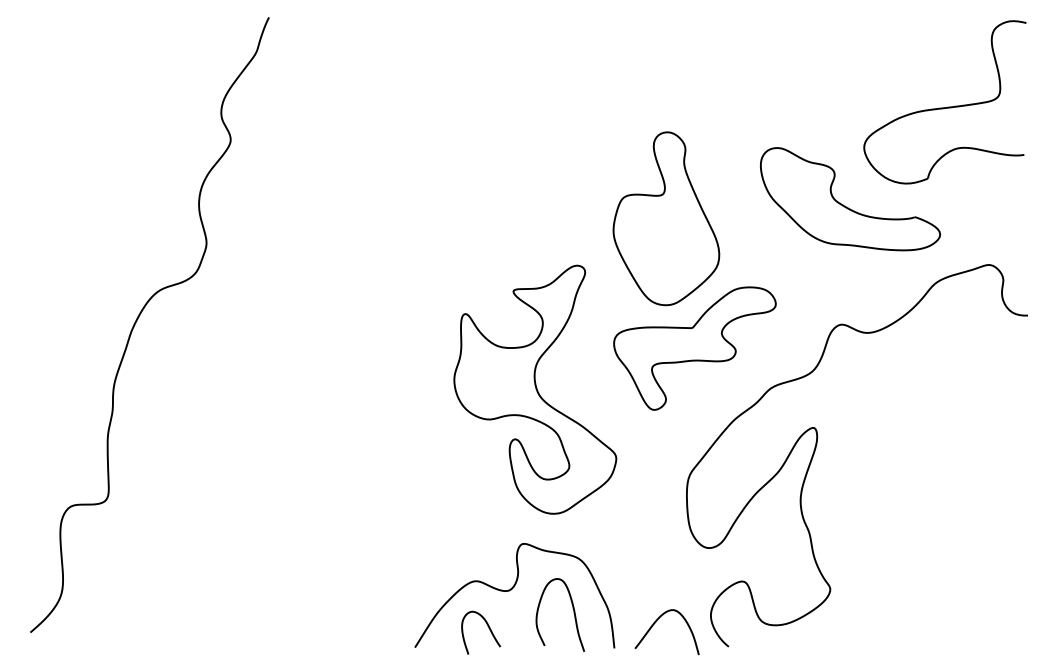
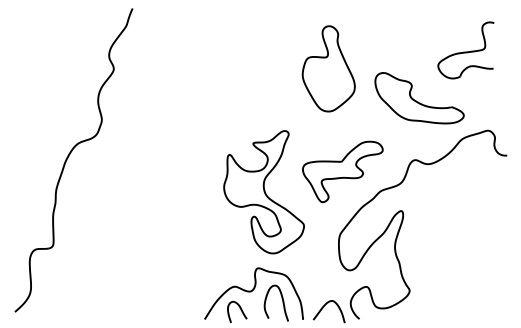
part: (943, 102) -> (465, 50), size x0.7
part: (665, 217) -> (328, 68), moved

